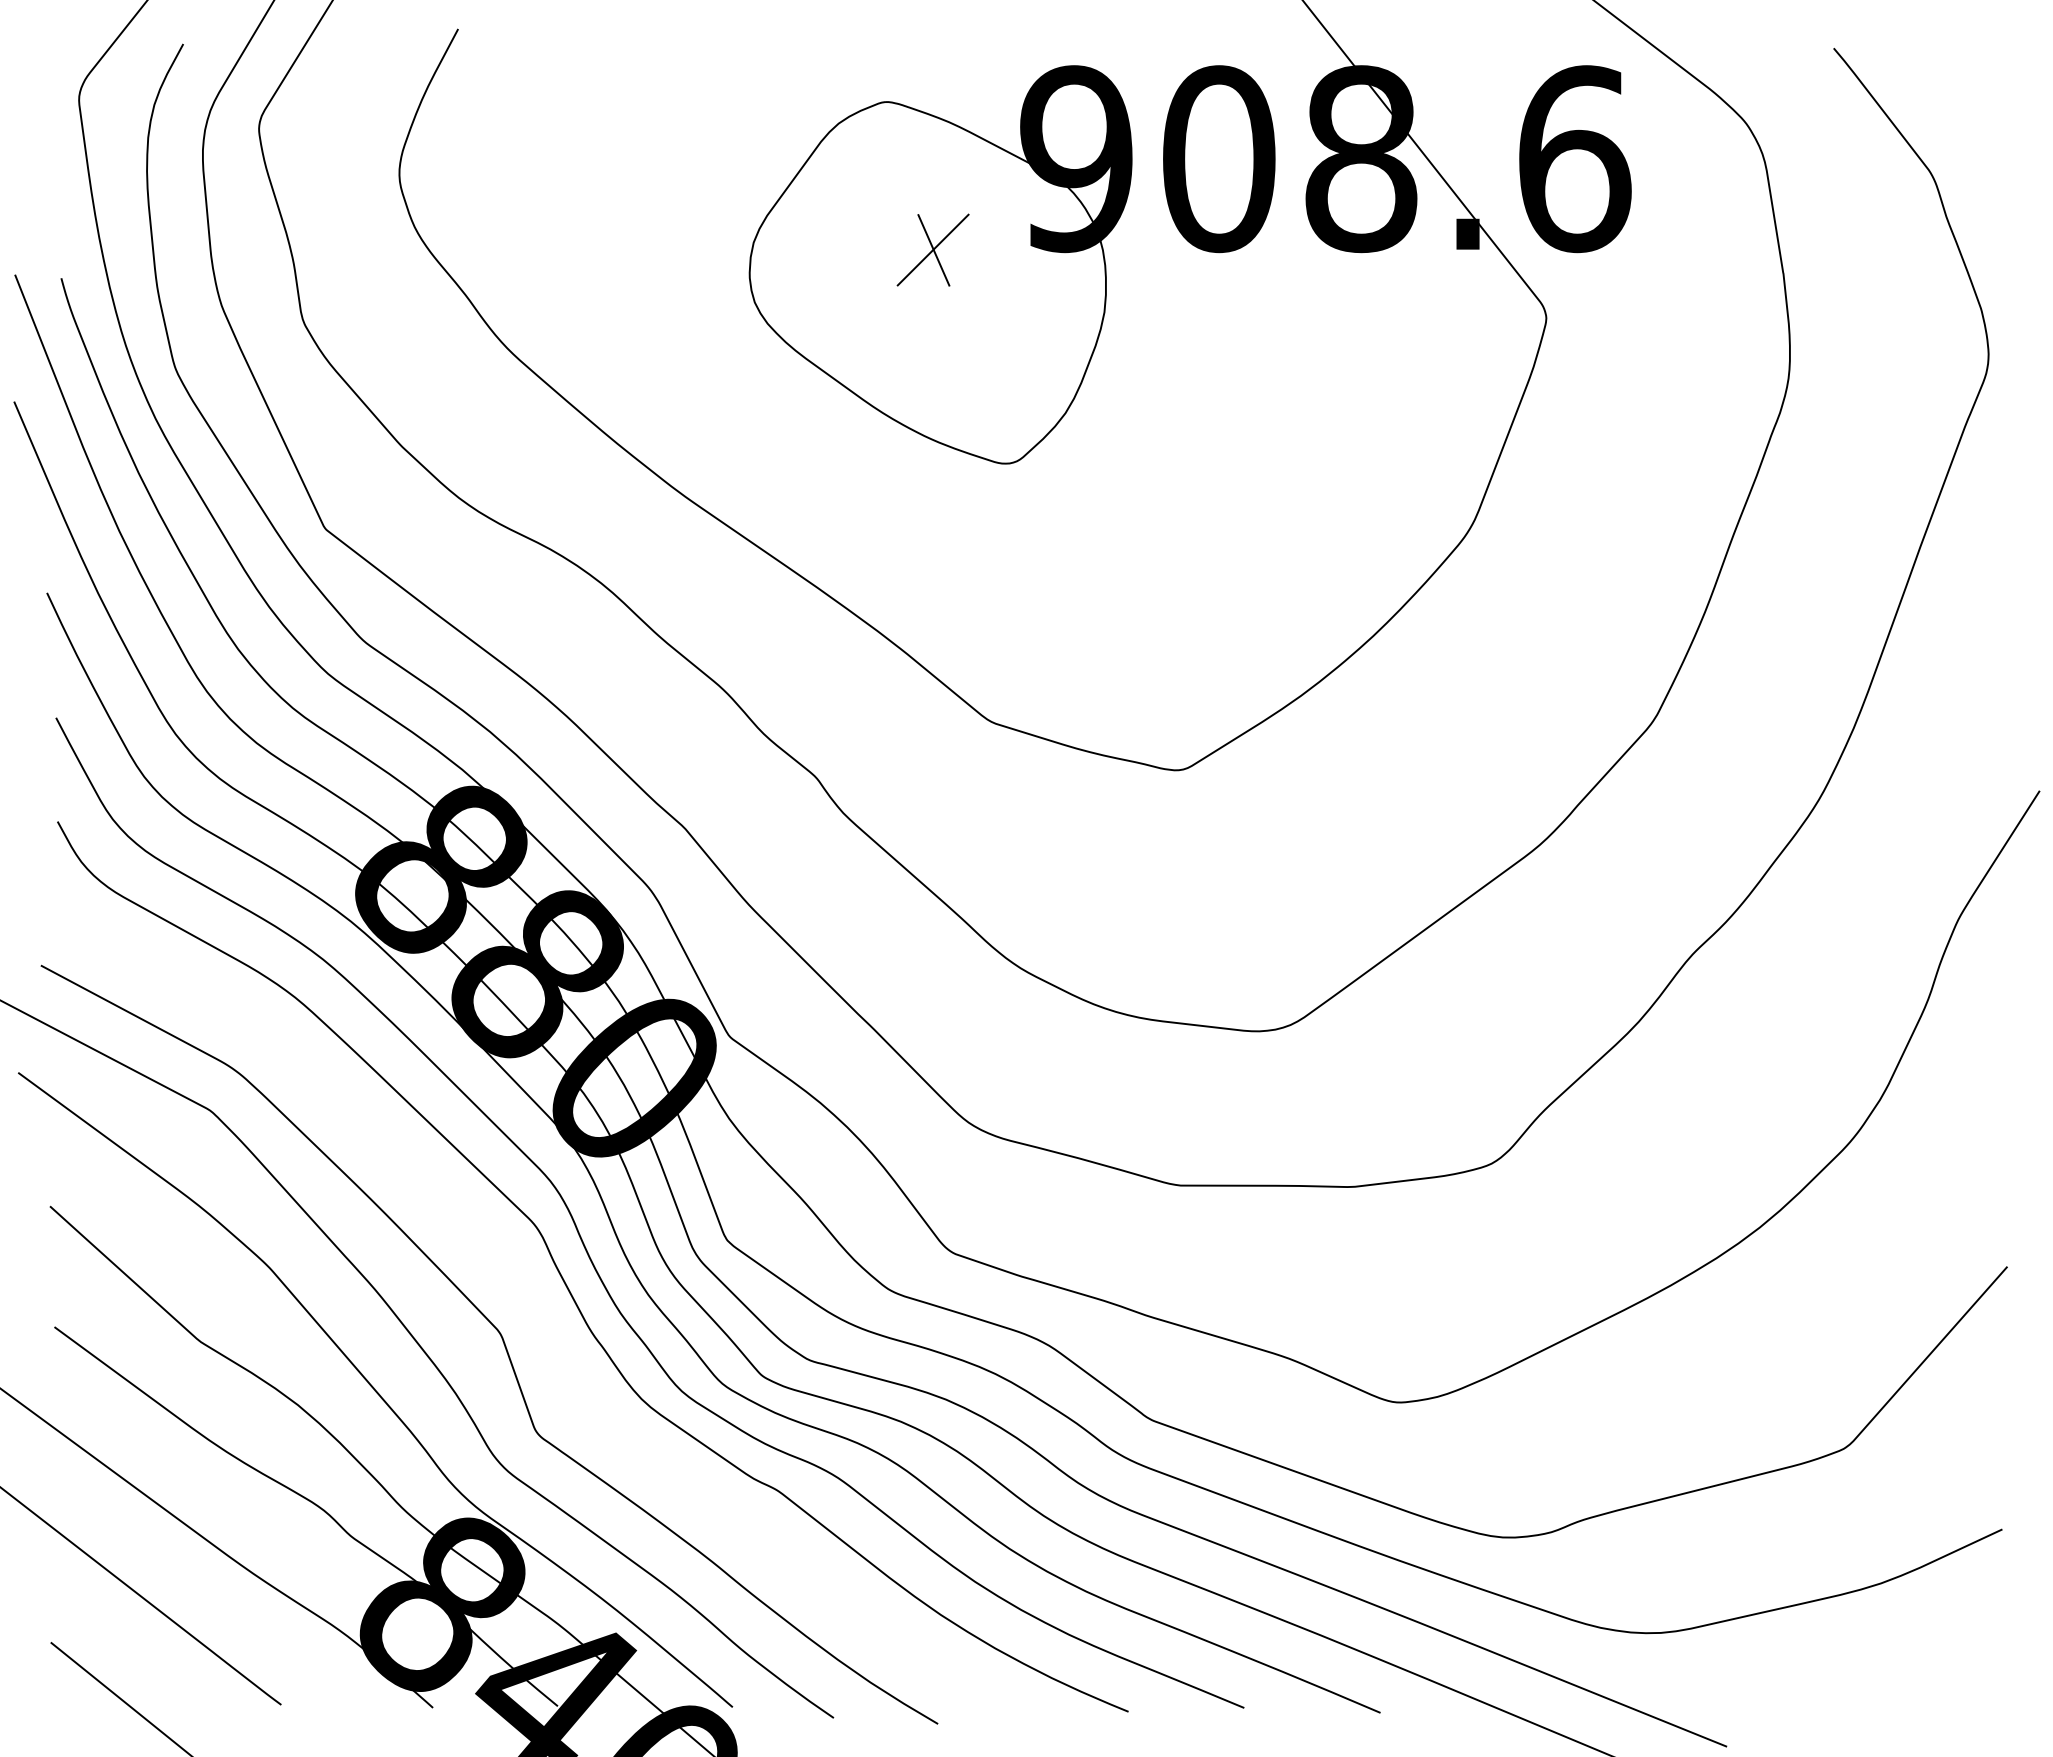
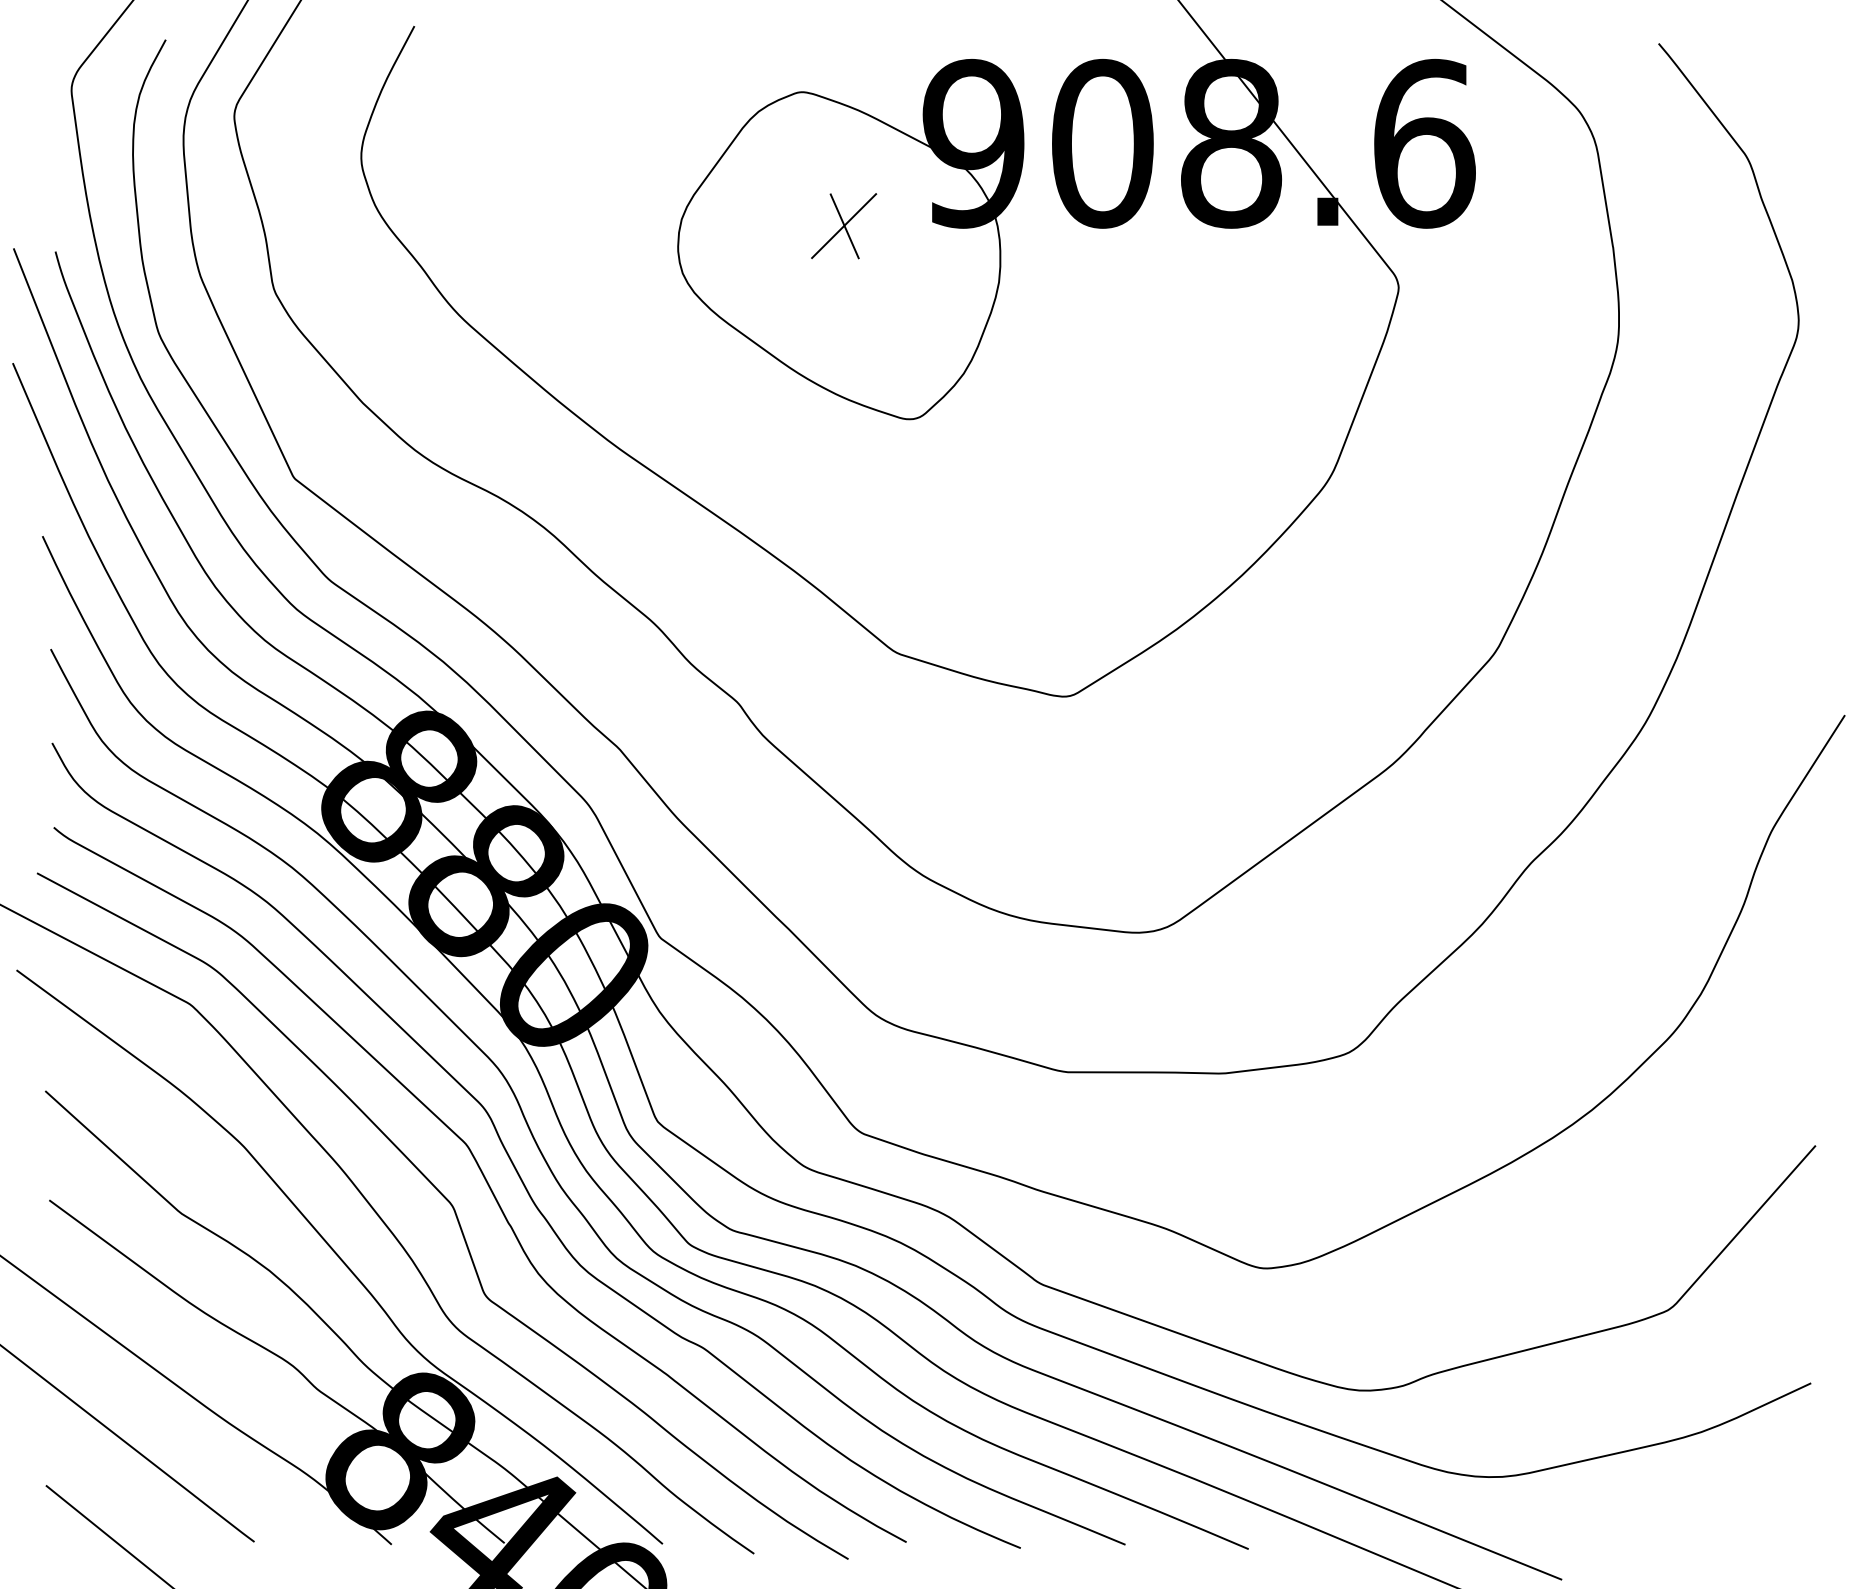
curve: (536, 1305) -> (485, 1180), added

